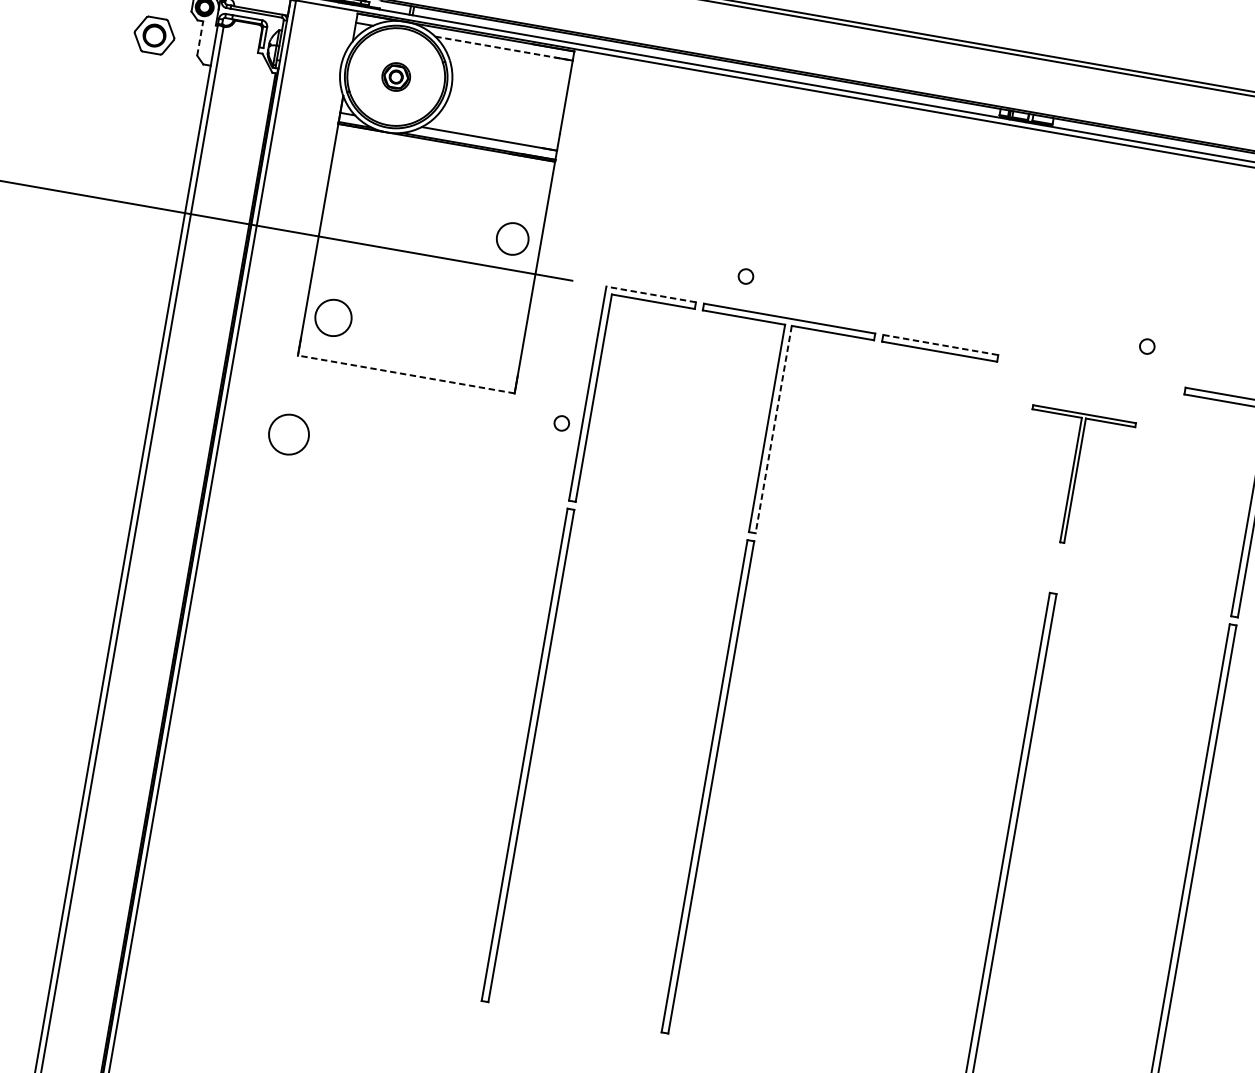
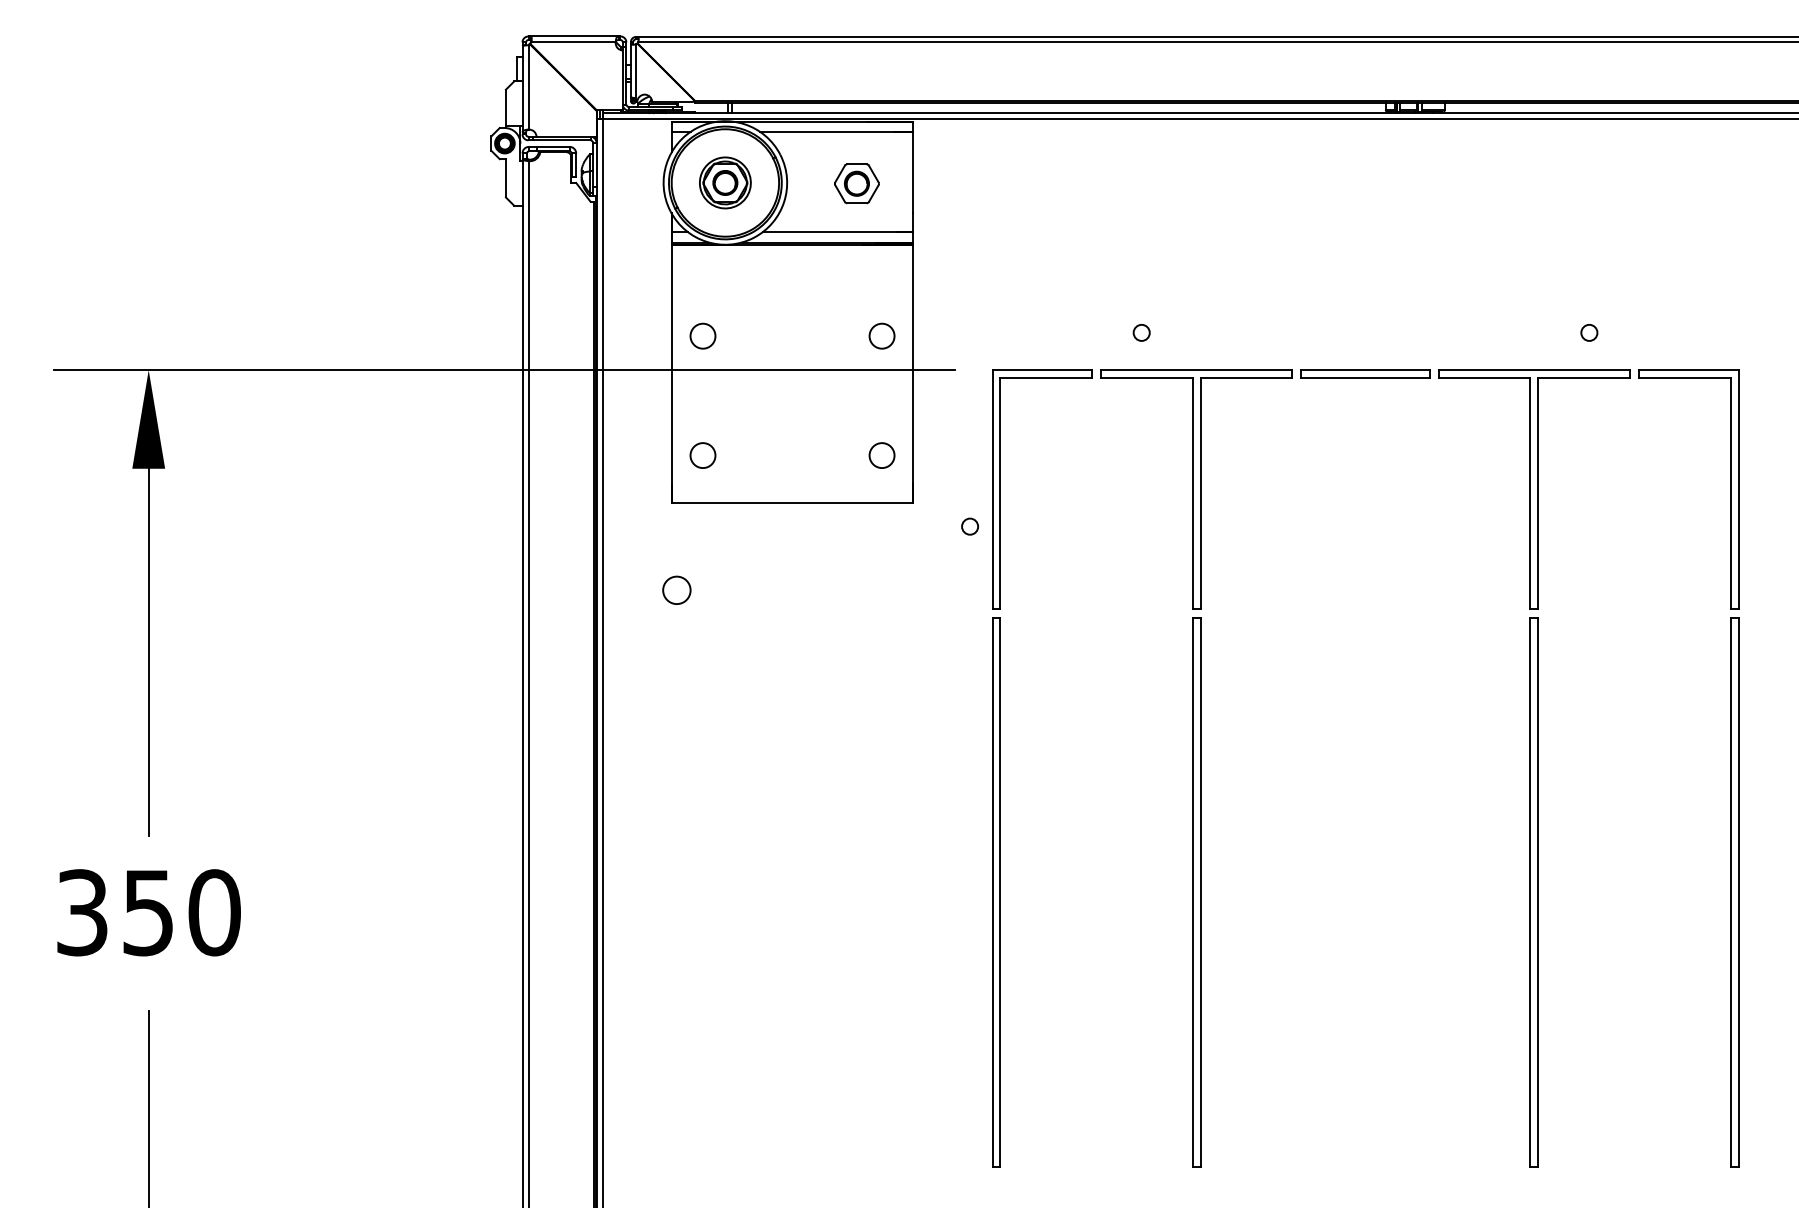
part: (154, 35) -> (856, 183), moved
line: (199, 37) -> (505, 177), dashed -> solid
line: (503, 48) -> (836, 131), dashed -> solid
part: (396, 76) -> (725, 182), size x1.67
circle: (351, 210) -> (702, 335), added
circle: (512, 238) -> (881, 335), size x0.71
line: (651, 294) -> (1042, 370), dashed -> solid
circle: (333, 317) -> (702, 455), size x0.62
circle: (493, 345) -> (881, 455), added
line: (941, 345) -> (1366, 370), dashed -> solid
line: (406, 374) -> (792, 503), dashed -> solid
line: (773, 429) -> (1200, 493), dashed -> solid
circle: (288, 434) -> (676, 590), size x0.62
part: (1073, 478) -> (1534, 489), size x1.67

